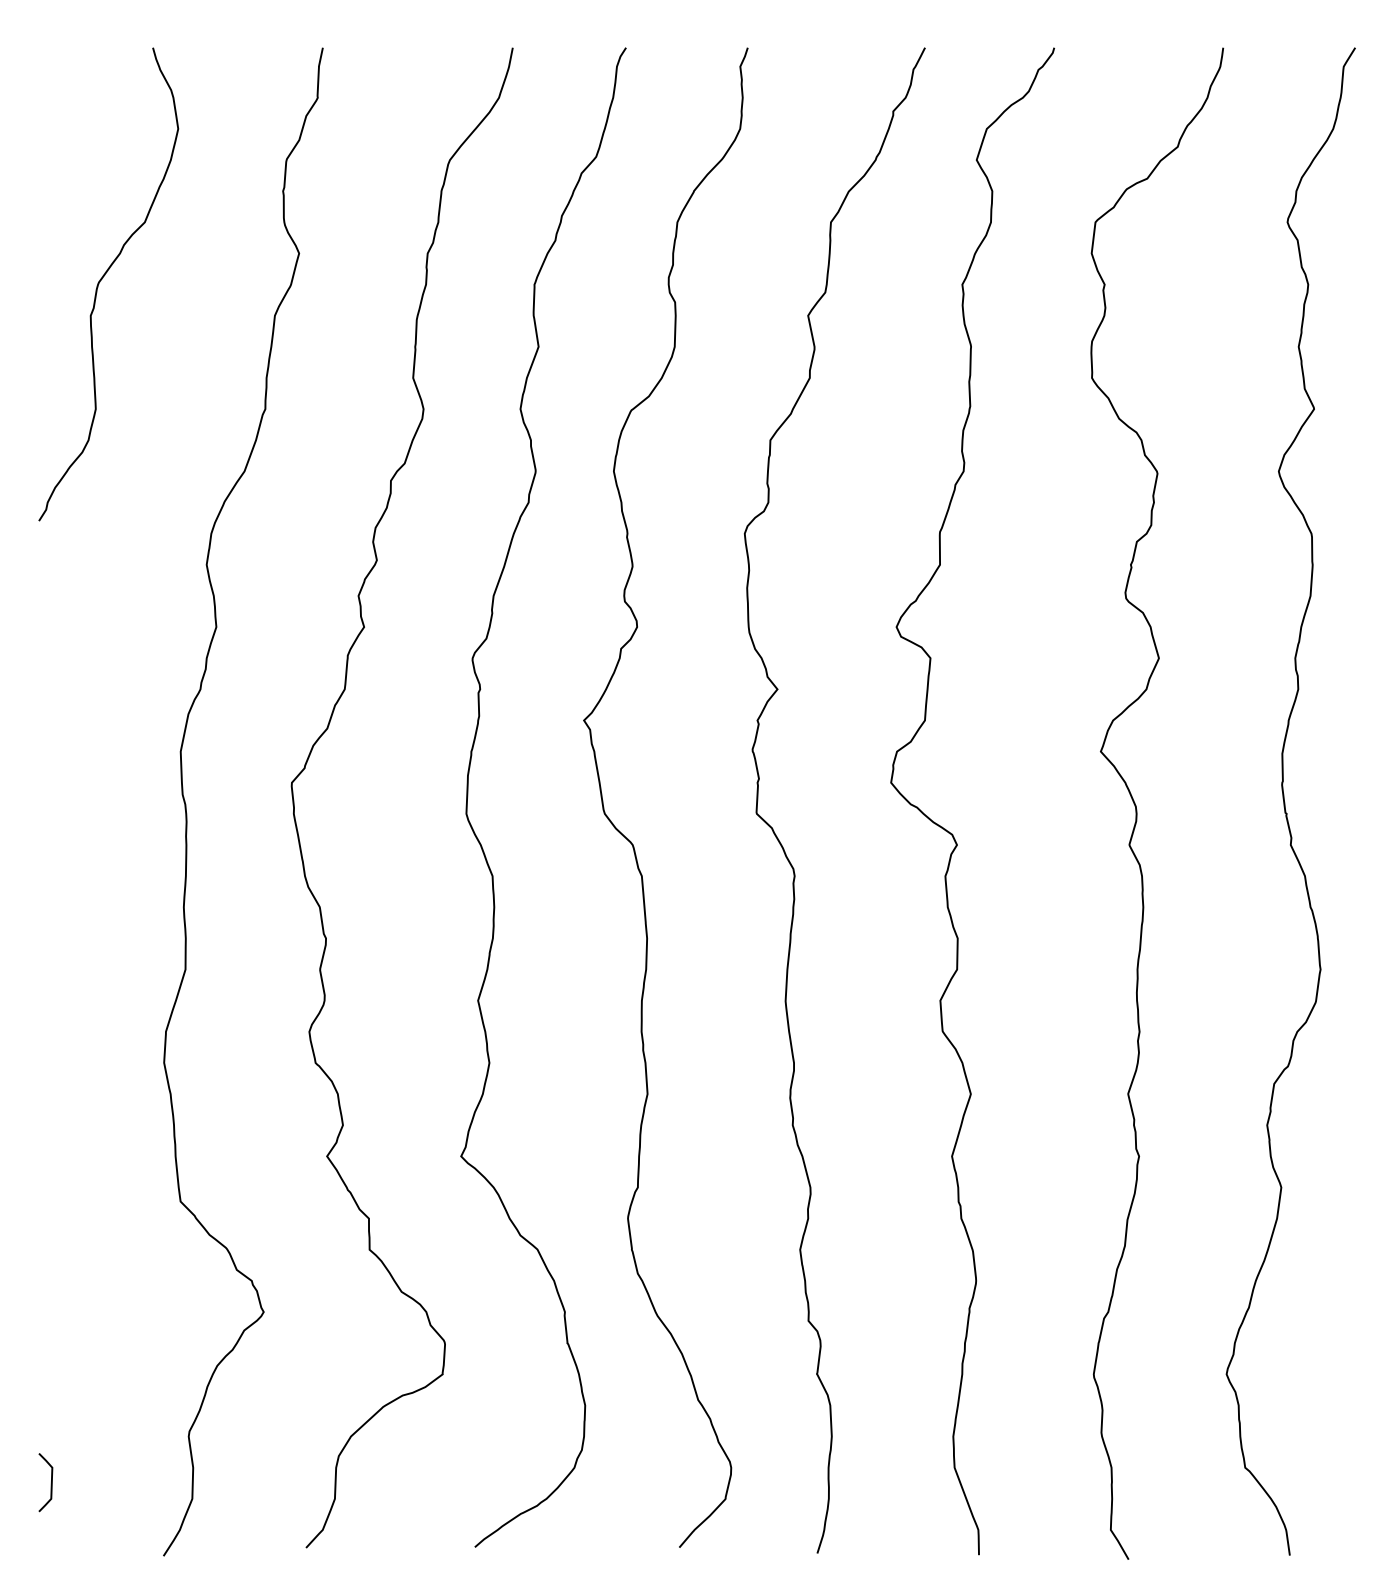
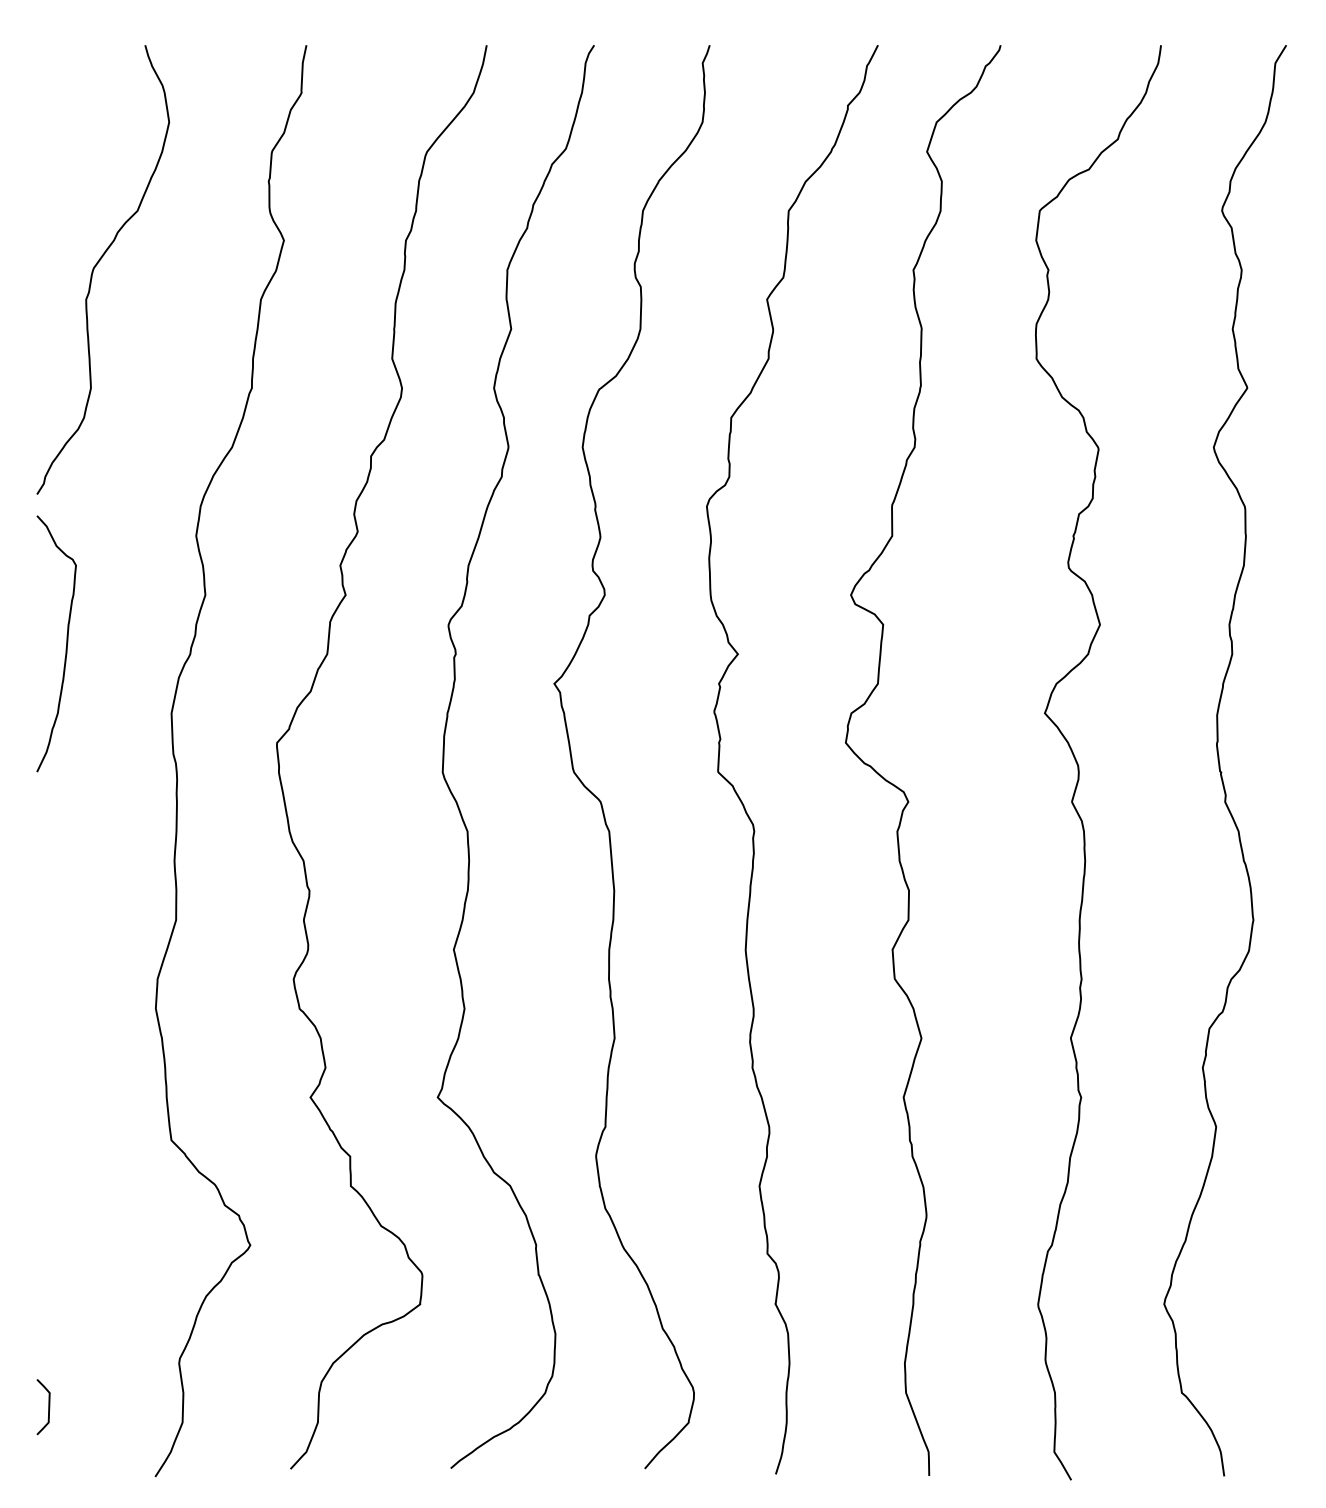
curve: (70, 678) -> (66, 643), added

